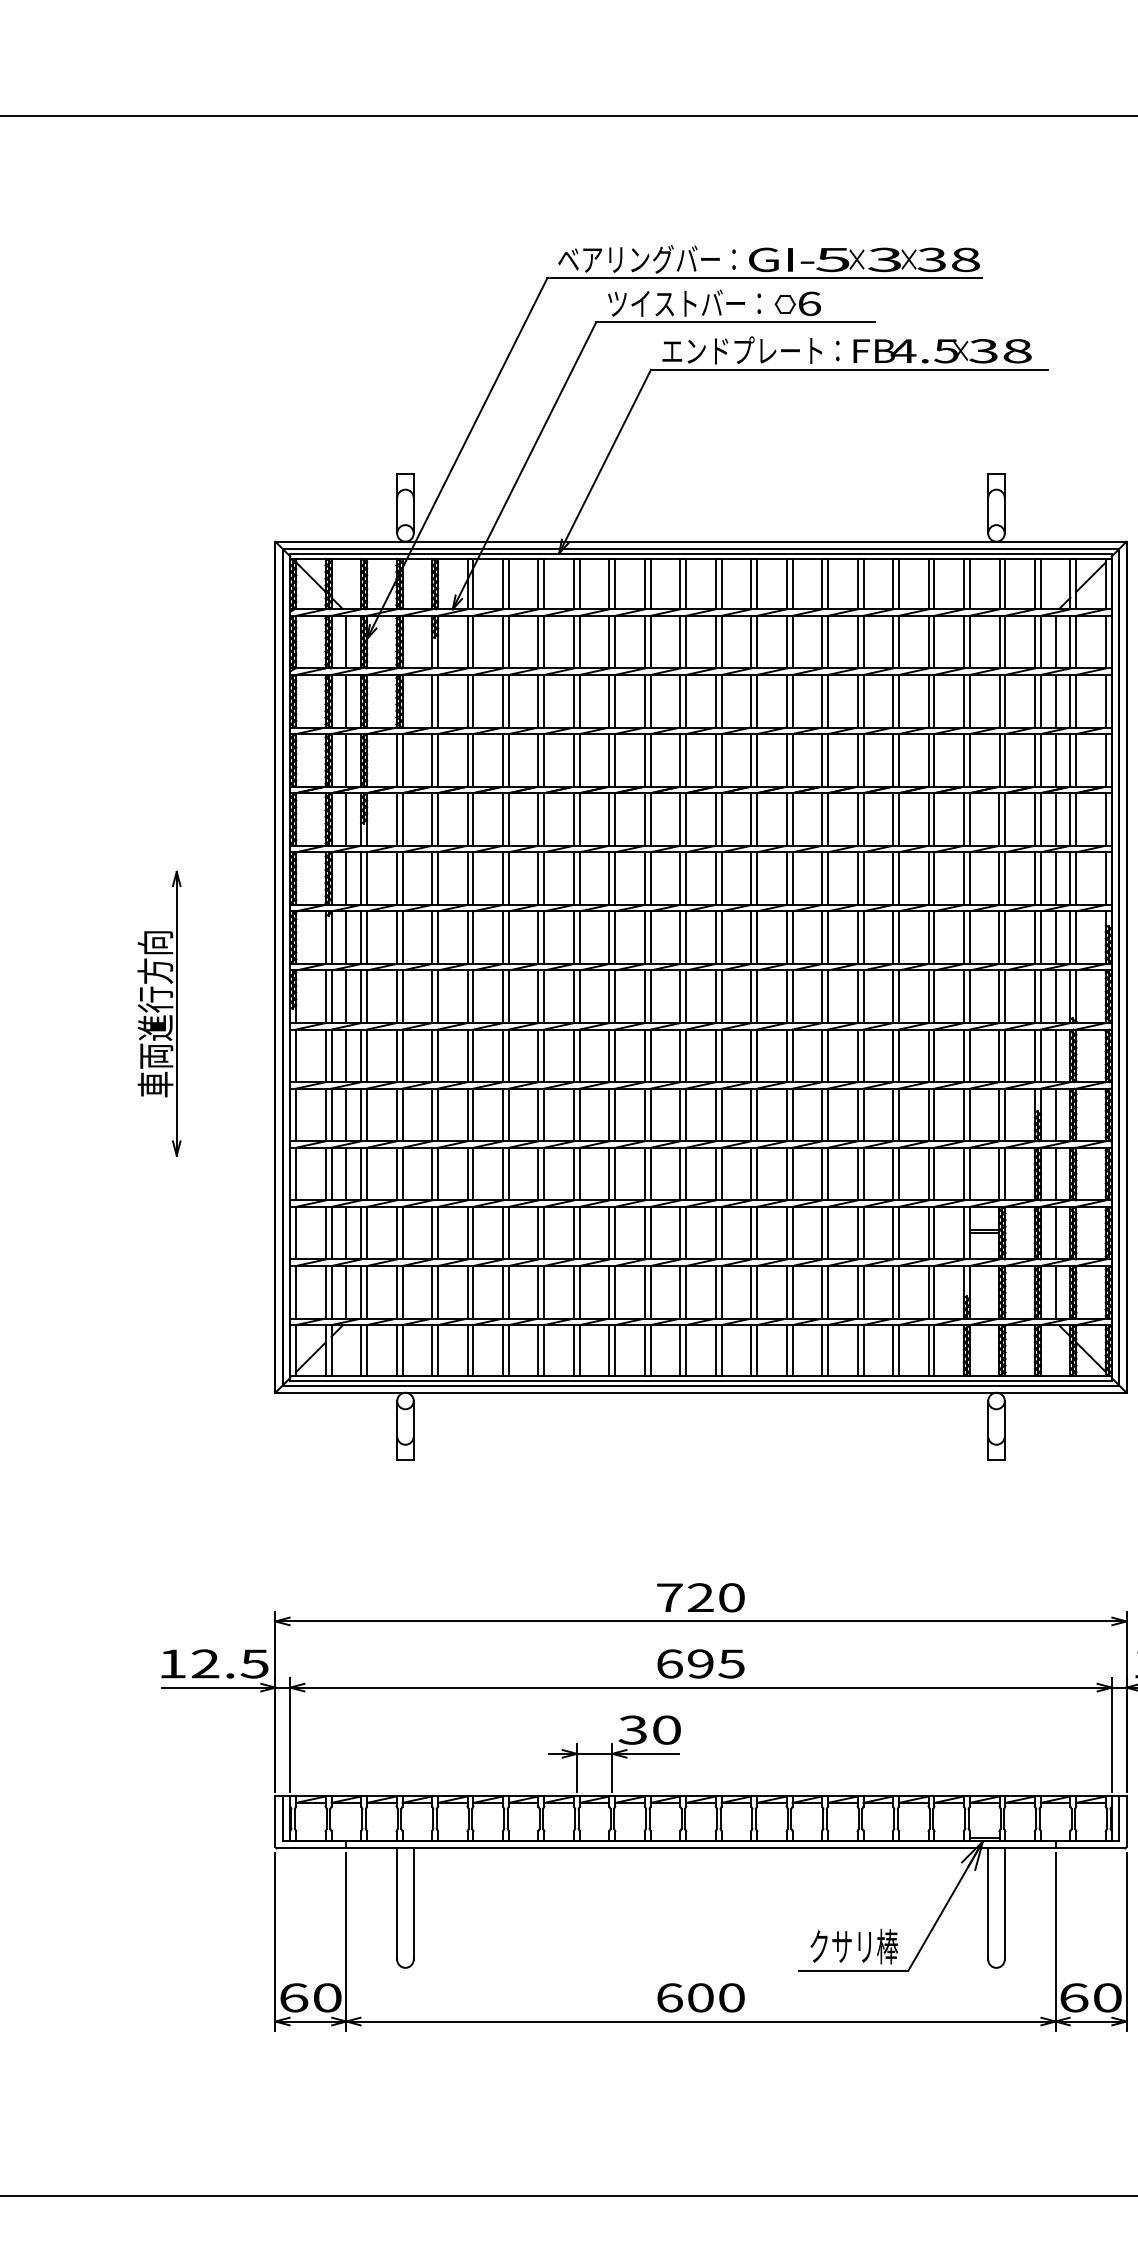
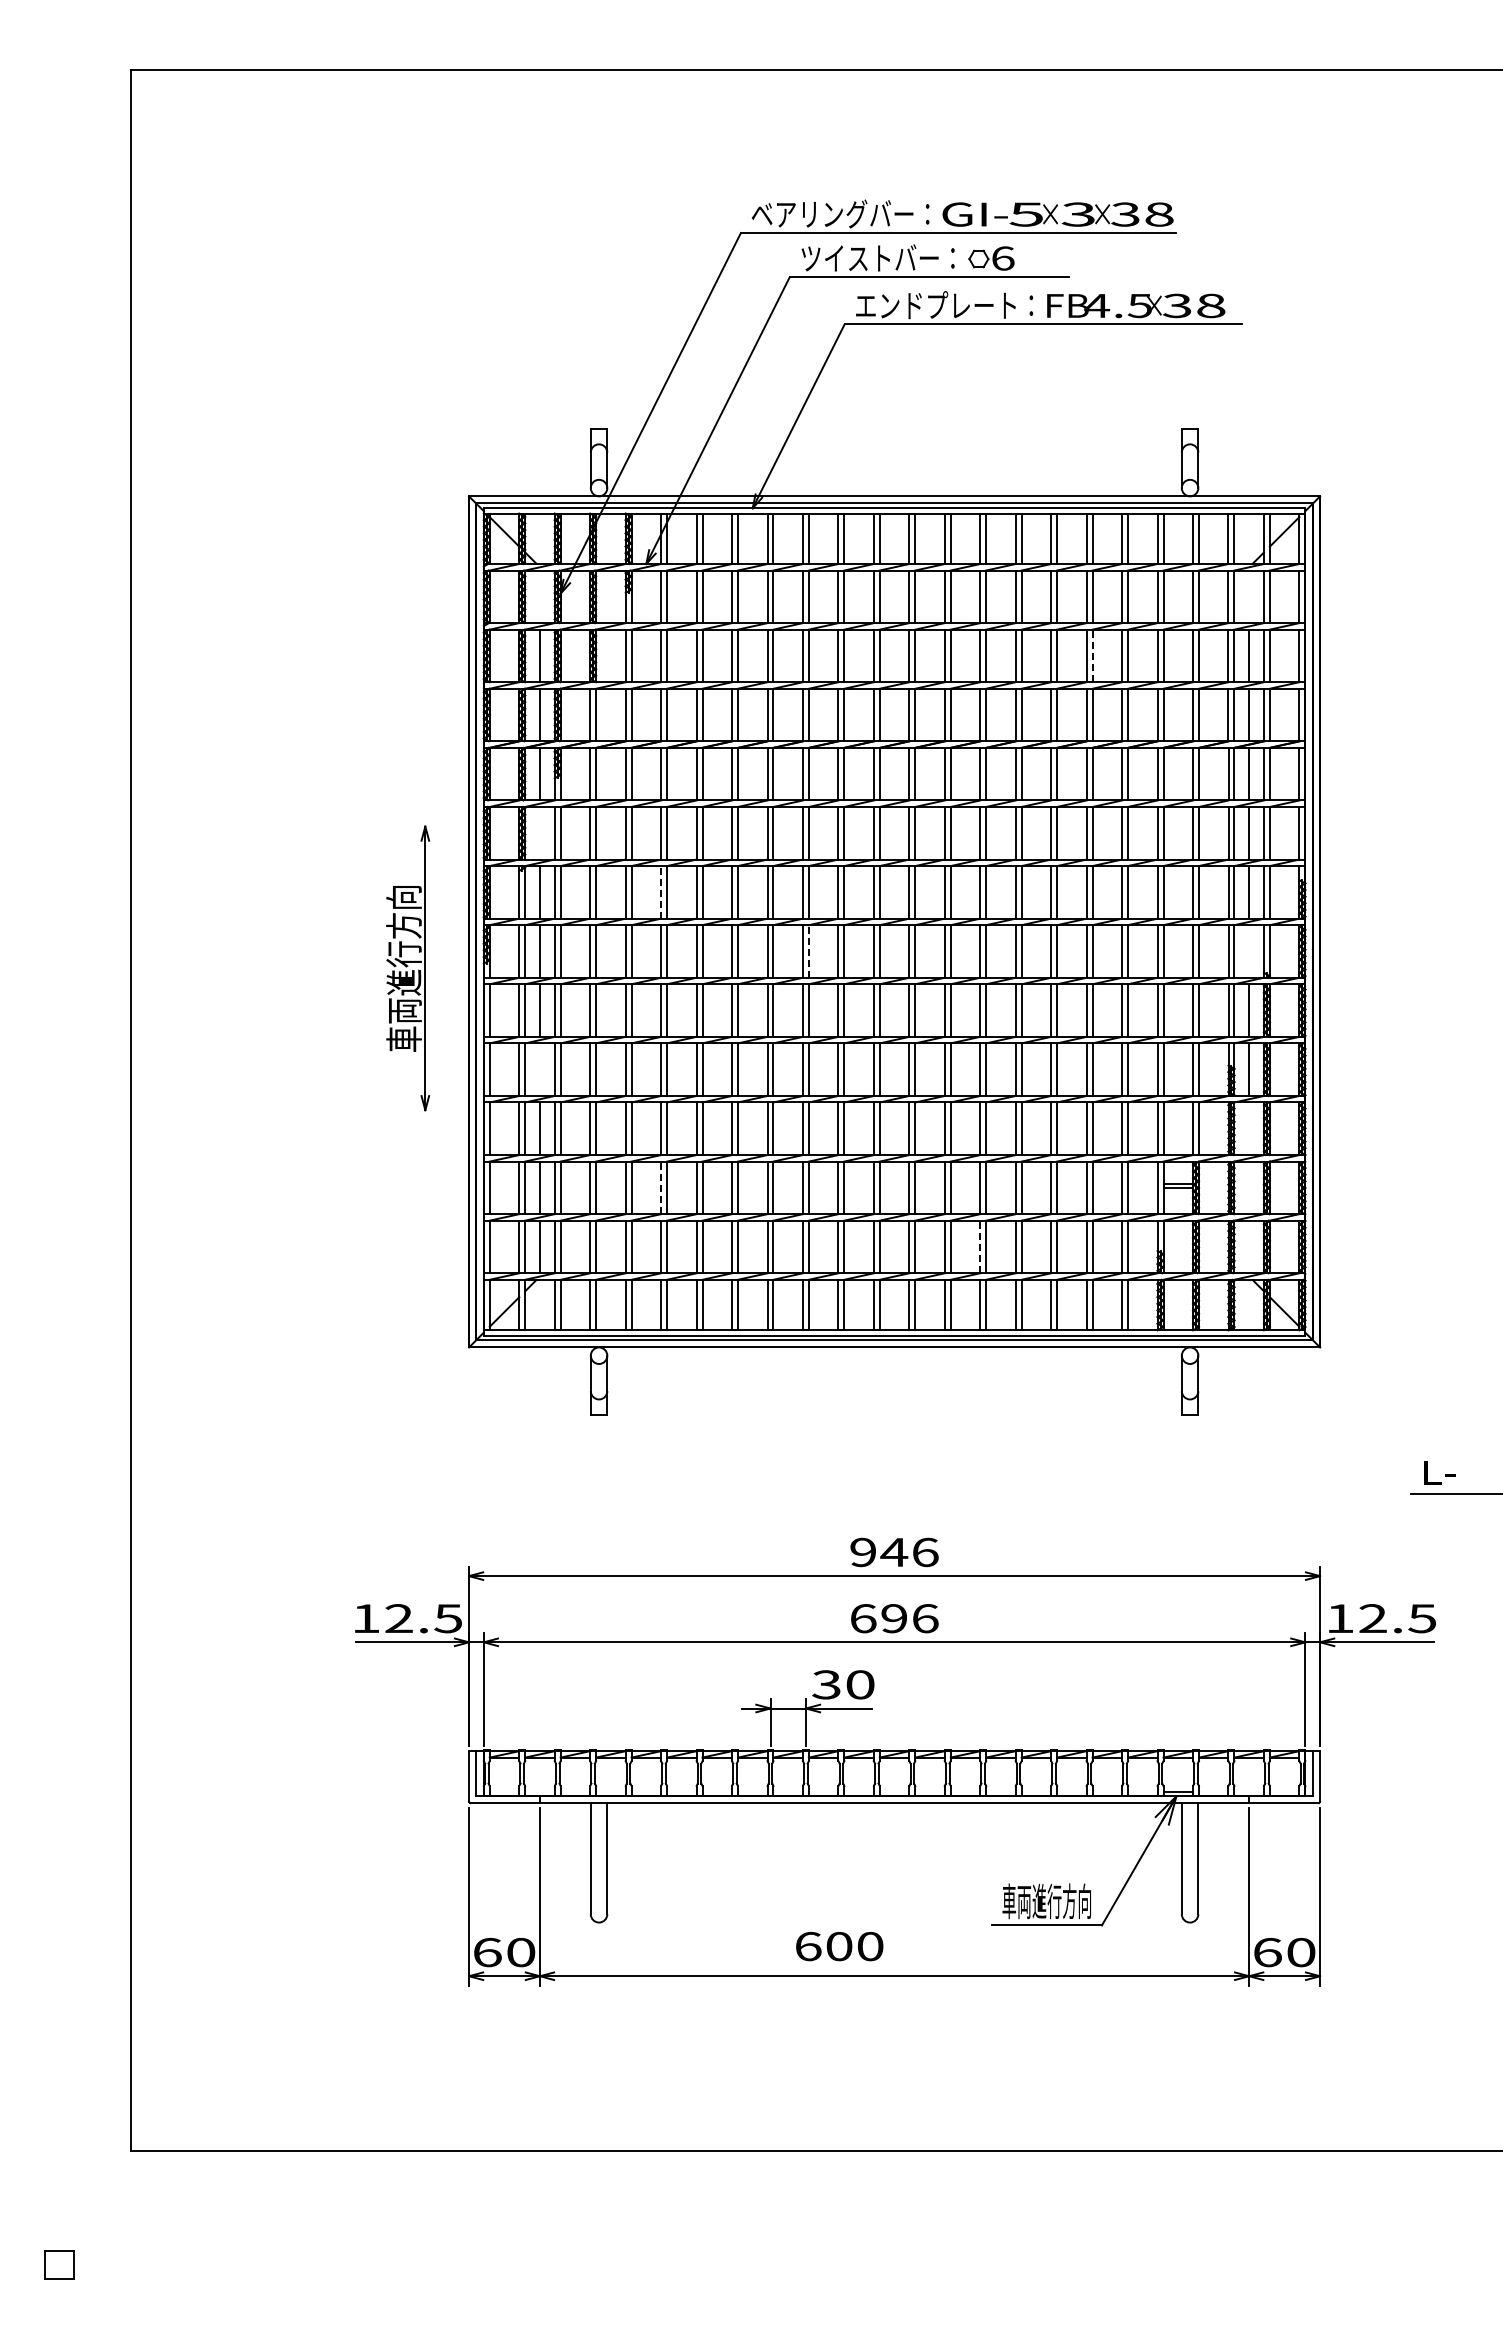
line: (345, 641) -> (539, 596), removed
line: (1055, 641) -> (1249, 596), removed
line: (898, 700) -> (1092, 655), solid -> dashed
line: (345, 878) -> (539, 833), removed
line: (467, 936) -> (661, 891), solid -> dashed
line: (614, 995) -> (808, 950), solid -> dashed
line: (1055, 996) -> (1249, 951), removed
part: (159, 1013) -> (408, 968), moved
line: (345, 1114) -> (539, 1069), removed
line: (1055, 1173) -> (1249, 1128), removed
line: (467, 1232) -> (661, 1187), solid -> dashed
line: (1055, 1232) -> (1249, 1187), removed
line: (786, 1291) -> (980, 1246), solid -> dashed
line: (1055, 1291) -> (1249, 1246), removed
text: (700, 1597) -> (894, 1552), 720 -> 946
text: (730, 1663) -> (924, 1618), 695 -> 696
text: (852, 1946) -> (1046, 1901), クサリ棒 -> 車両進行方向
text: (700, 1997) -> (839, 1946), moved

